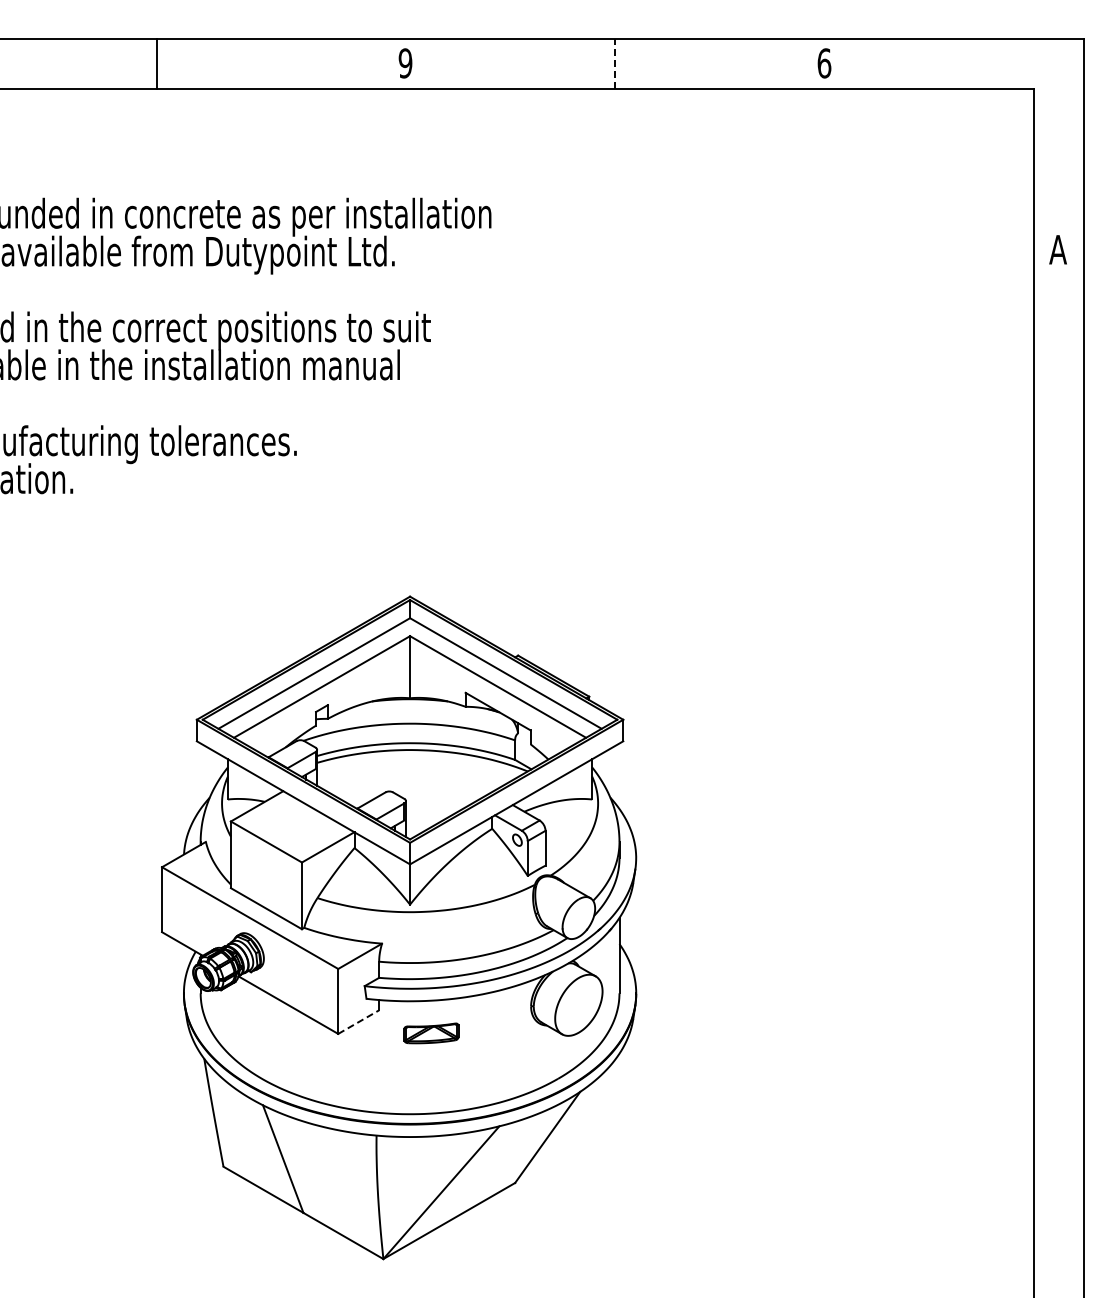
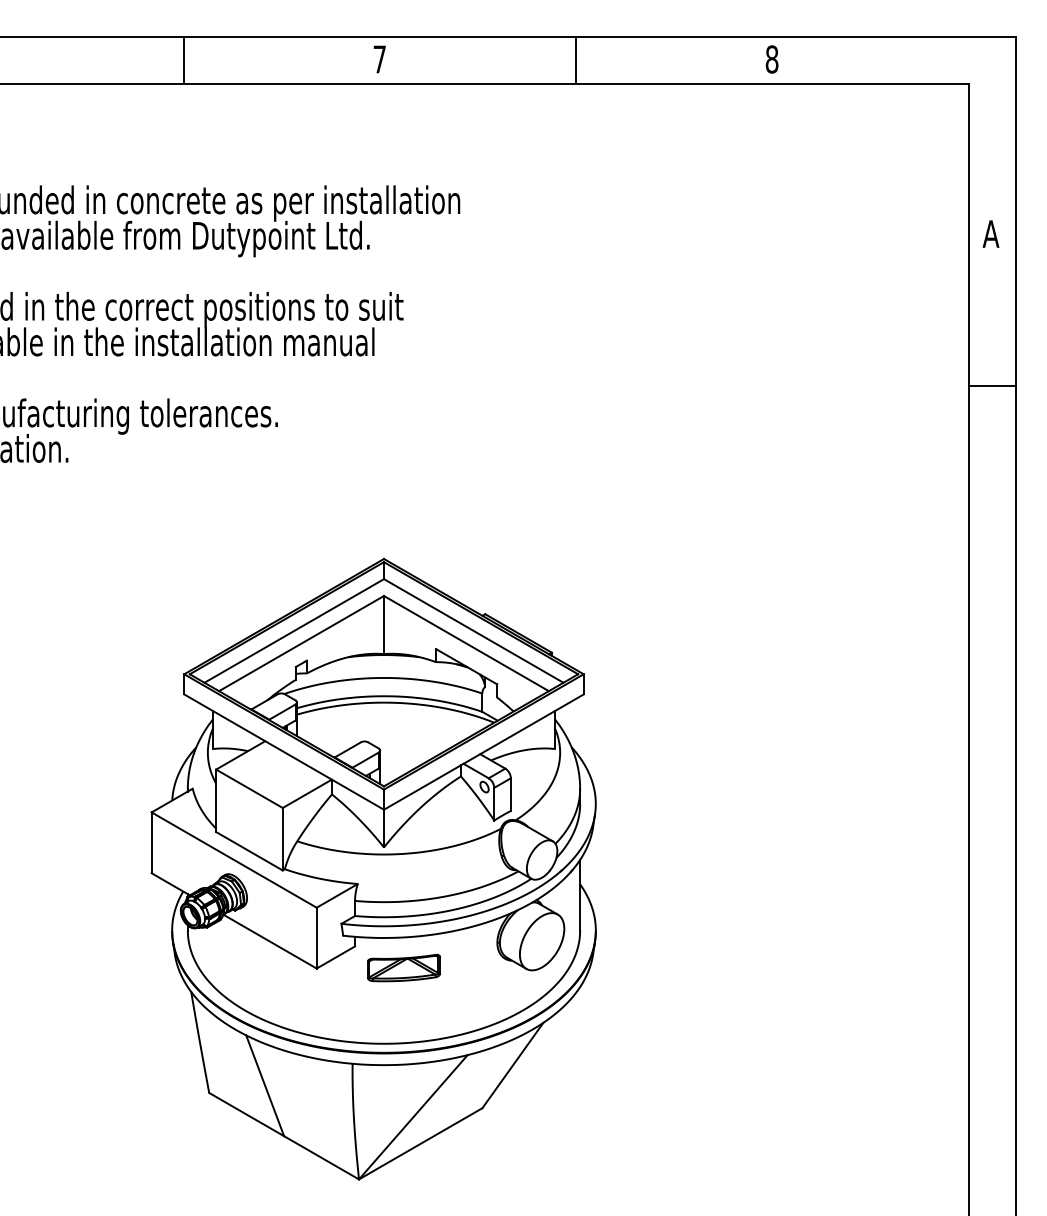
line: (156, 63) -> (183, 59), moved
text: (405, 63) -> (379, 59), 9 -> 7
line: (615, 63) -> (576, 59), dashed -> solid
text: (824, 63) -> (772, 59), 6 -> 8
line: (1059, 411) -> (992, 385), added
line: (358, 1022) -> (335, 957), dashed -> solid
part: (431, 1033) -> (404, 968), size x1.43

